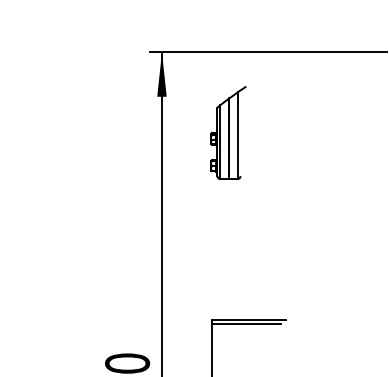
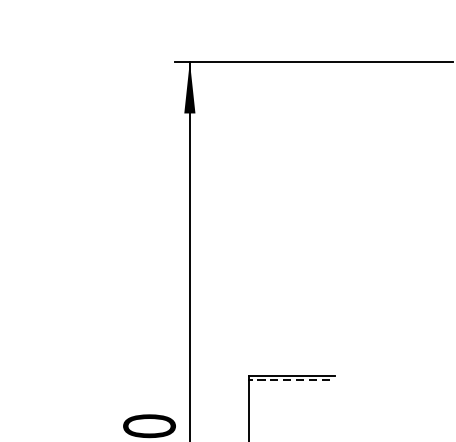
part: (228, 132) -> (267, 155), removed
line: (246, 324) -> (288, 380), solid -> dashed

